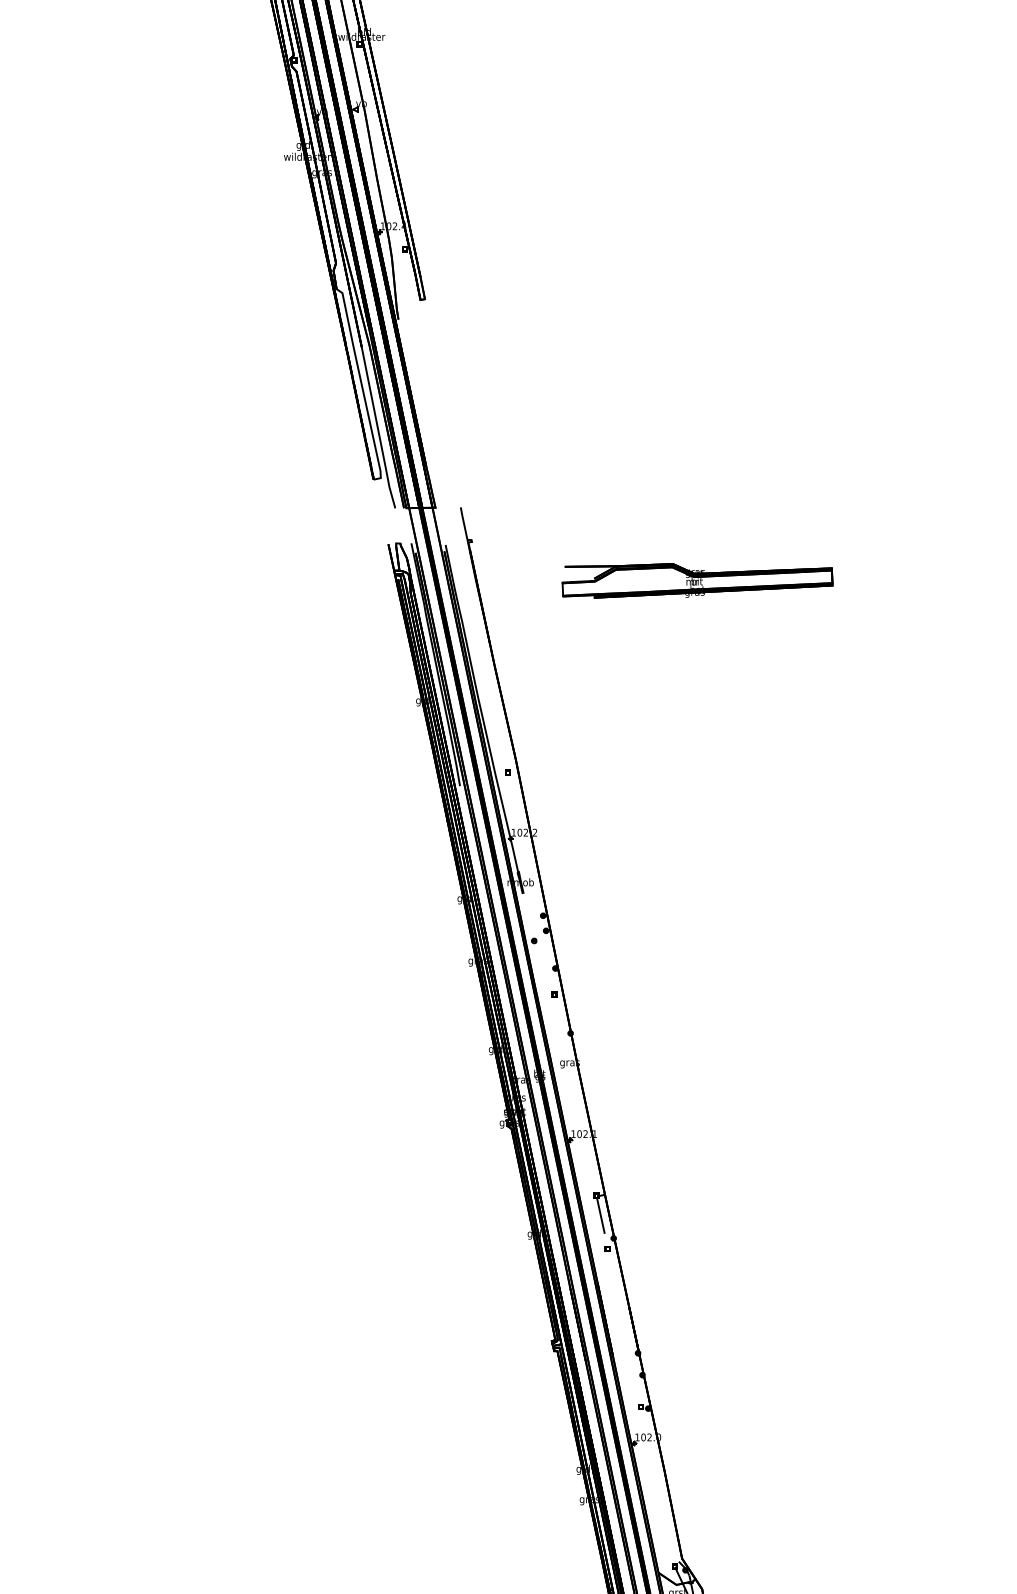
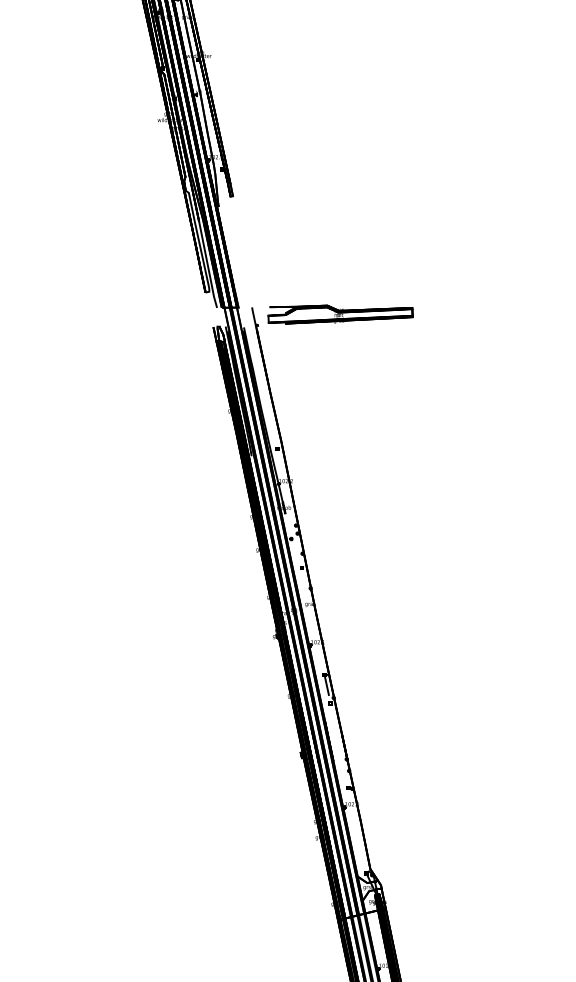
part: (697, 580) -> (340, 314), moved

